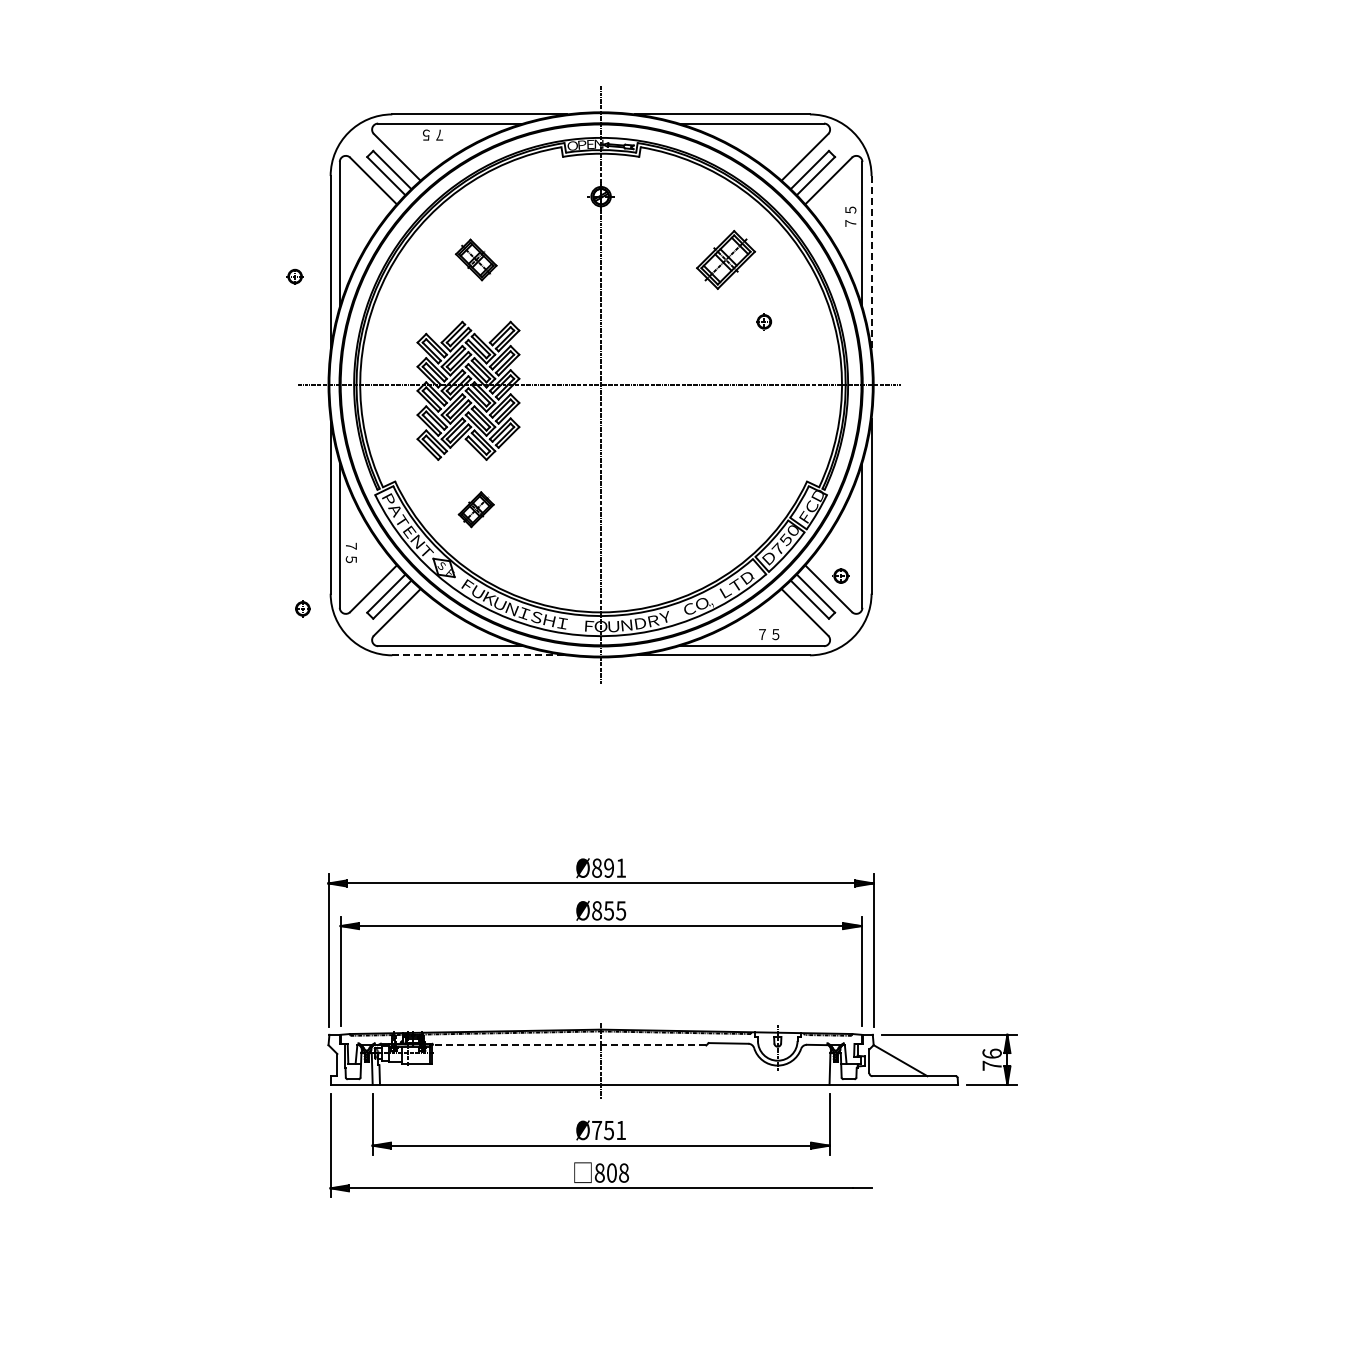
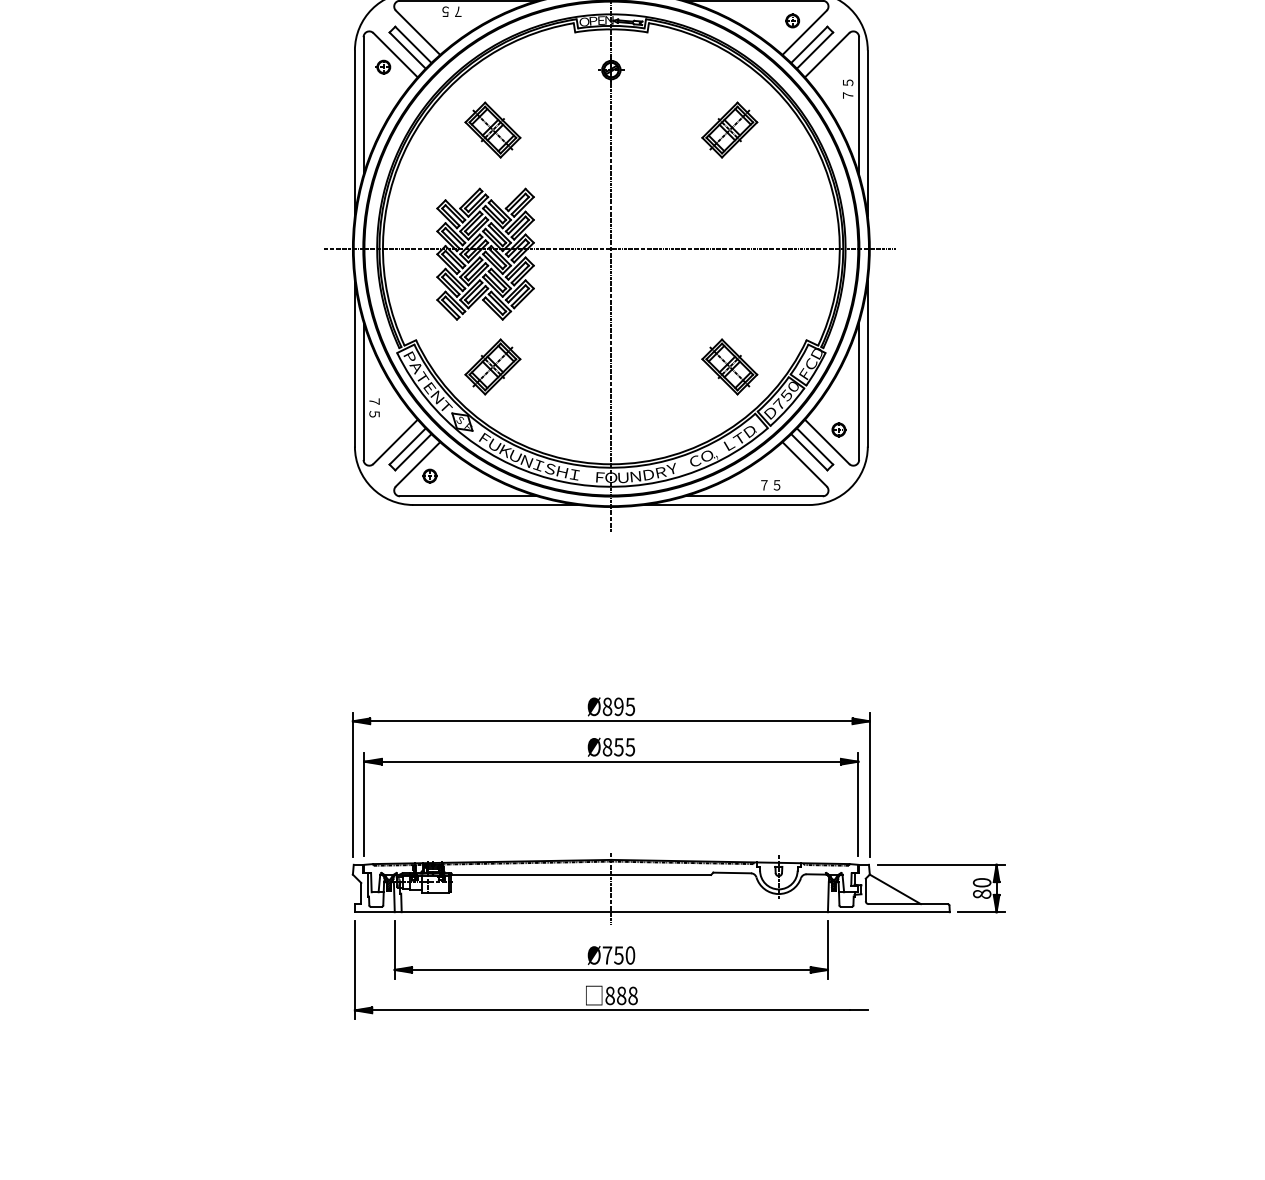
part: (476, 259) -> (493, 129), size x1.43
line: (871, 263) -> (867, 133), dashed -> solid
part: (294, 276) -> (383, 67), moved
part: (764, 321) -> (792, 20), moved
part: (476, 509) -> (493, 366), size x1.67
part: (725, 509) -> (729, 366), added
part: (302, 608) -> (429, 475), moved
line: (480, 655) -> (497, 505), dashed -> solid
text: (621, 867) -> (630, 706), Ø891 -> Ø895
line: (568, 1045) -> (580, 874), dashed -> solid
text: (991, 1059) -> (981, 888), 76 -> 80
text: (621, 1130) -> (630, 955), Ø751 -> Ø750
text: (611, 1173) -> (621, 996), 808 -> 888

